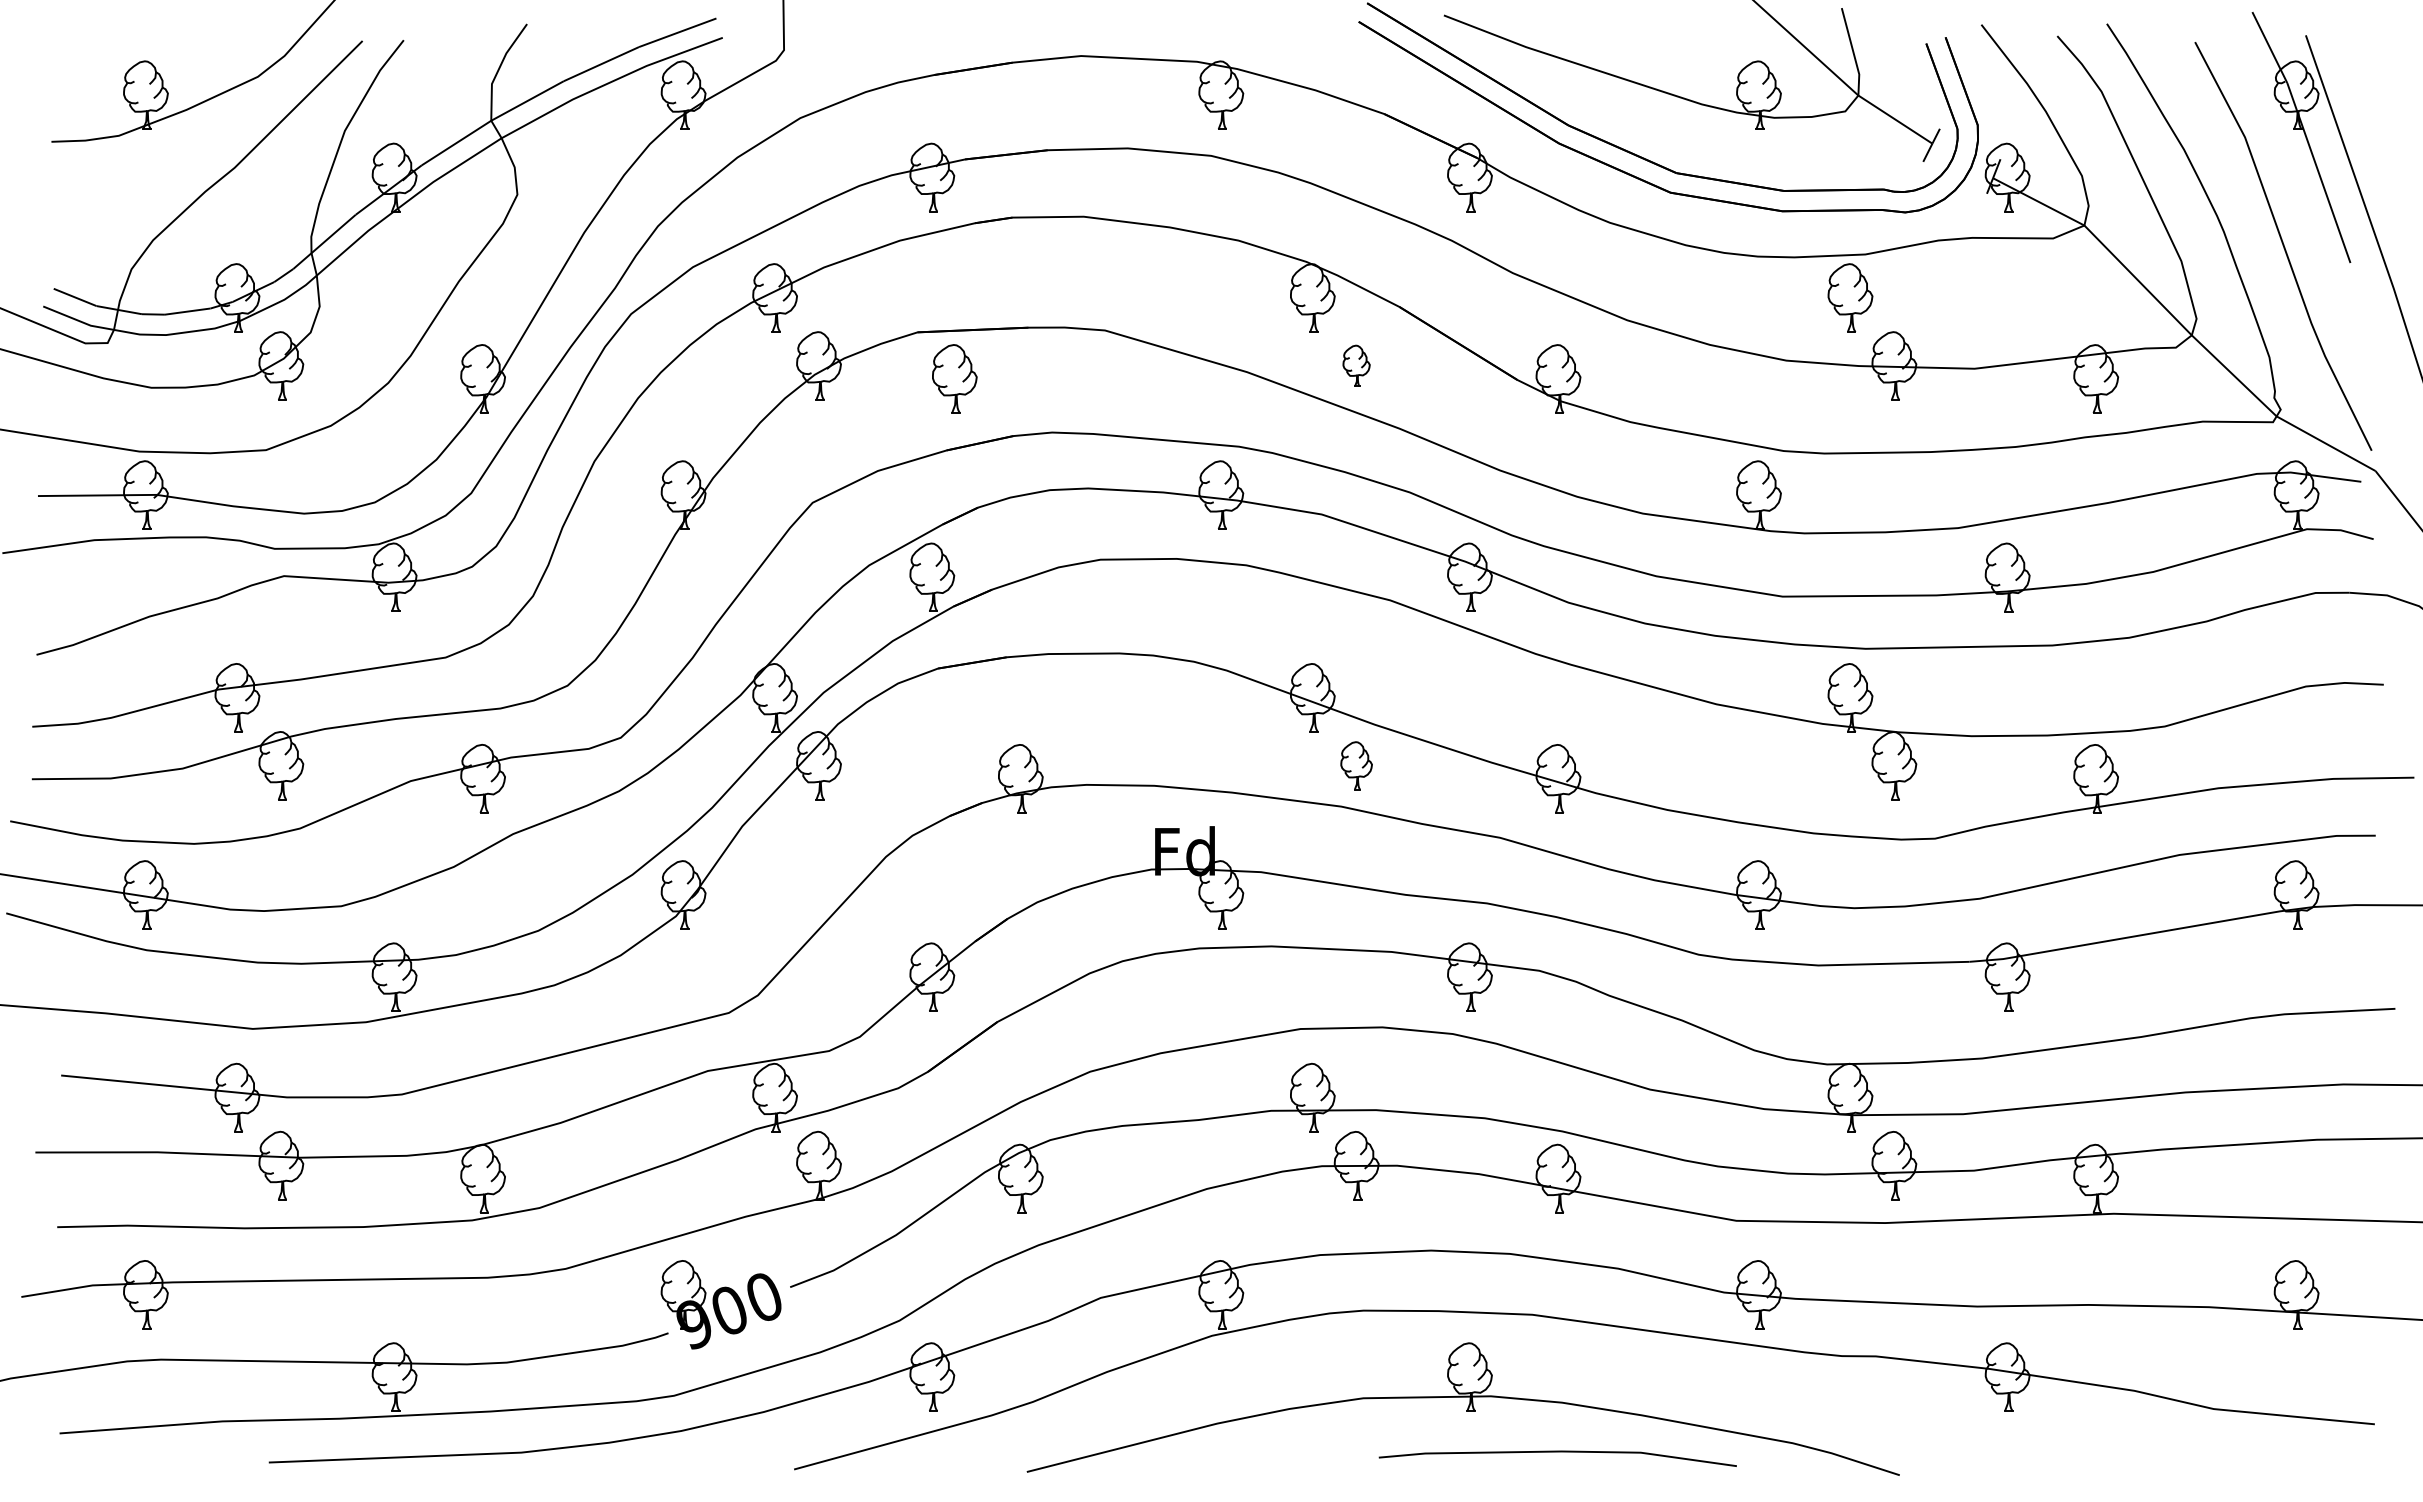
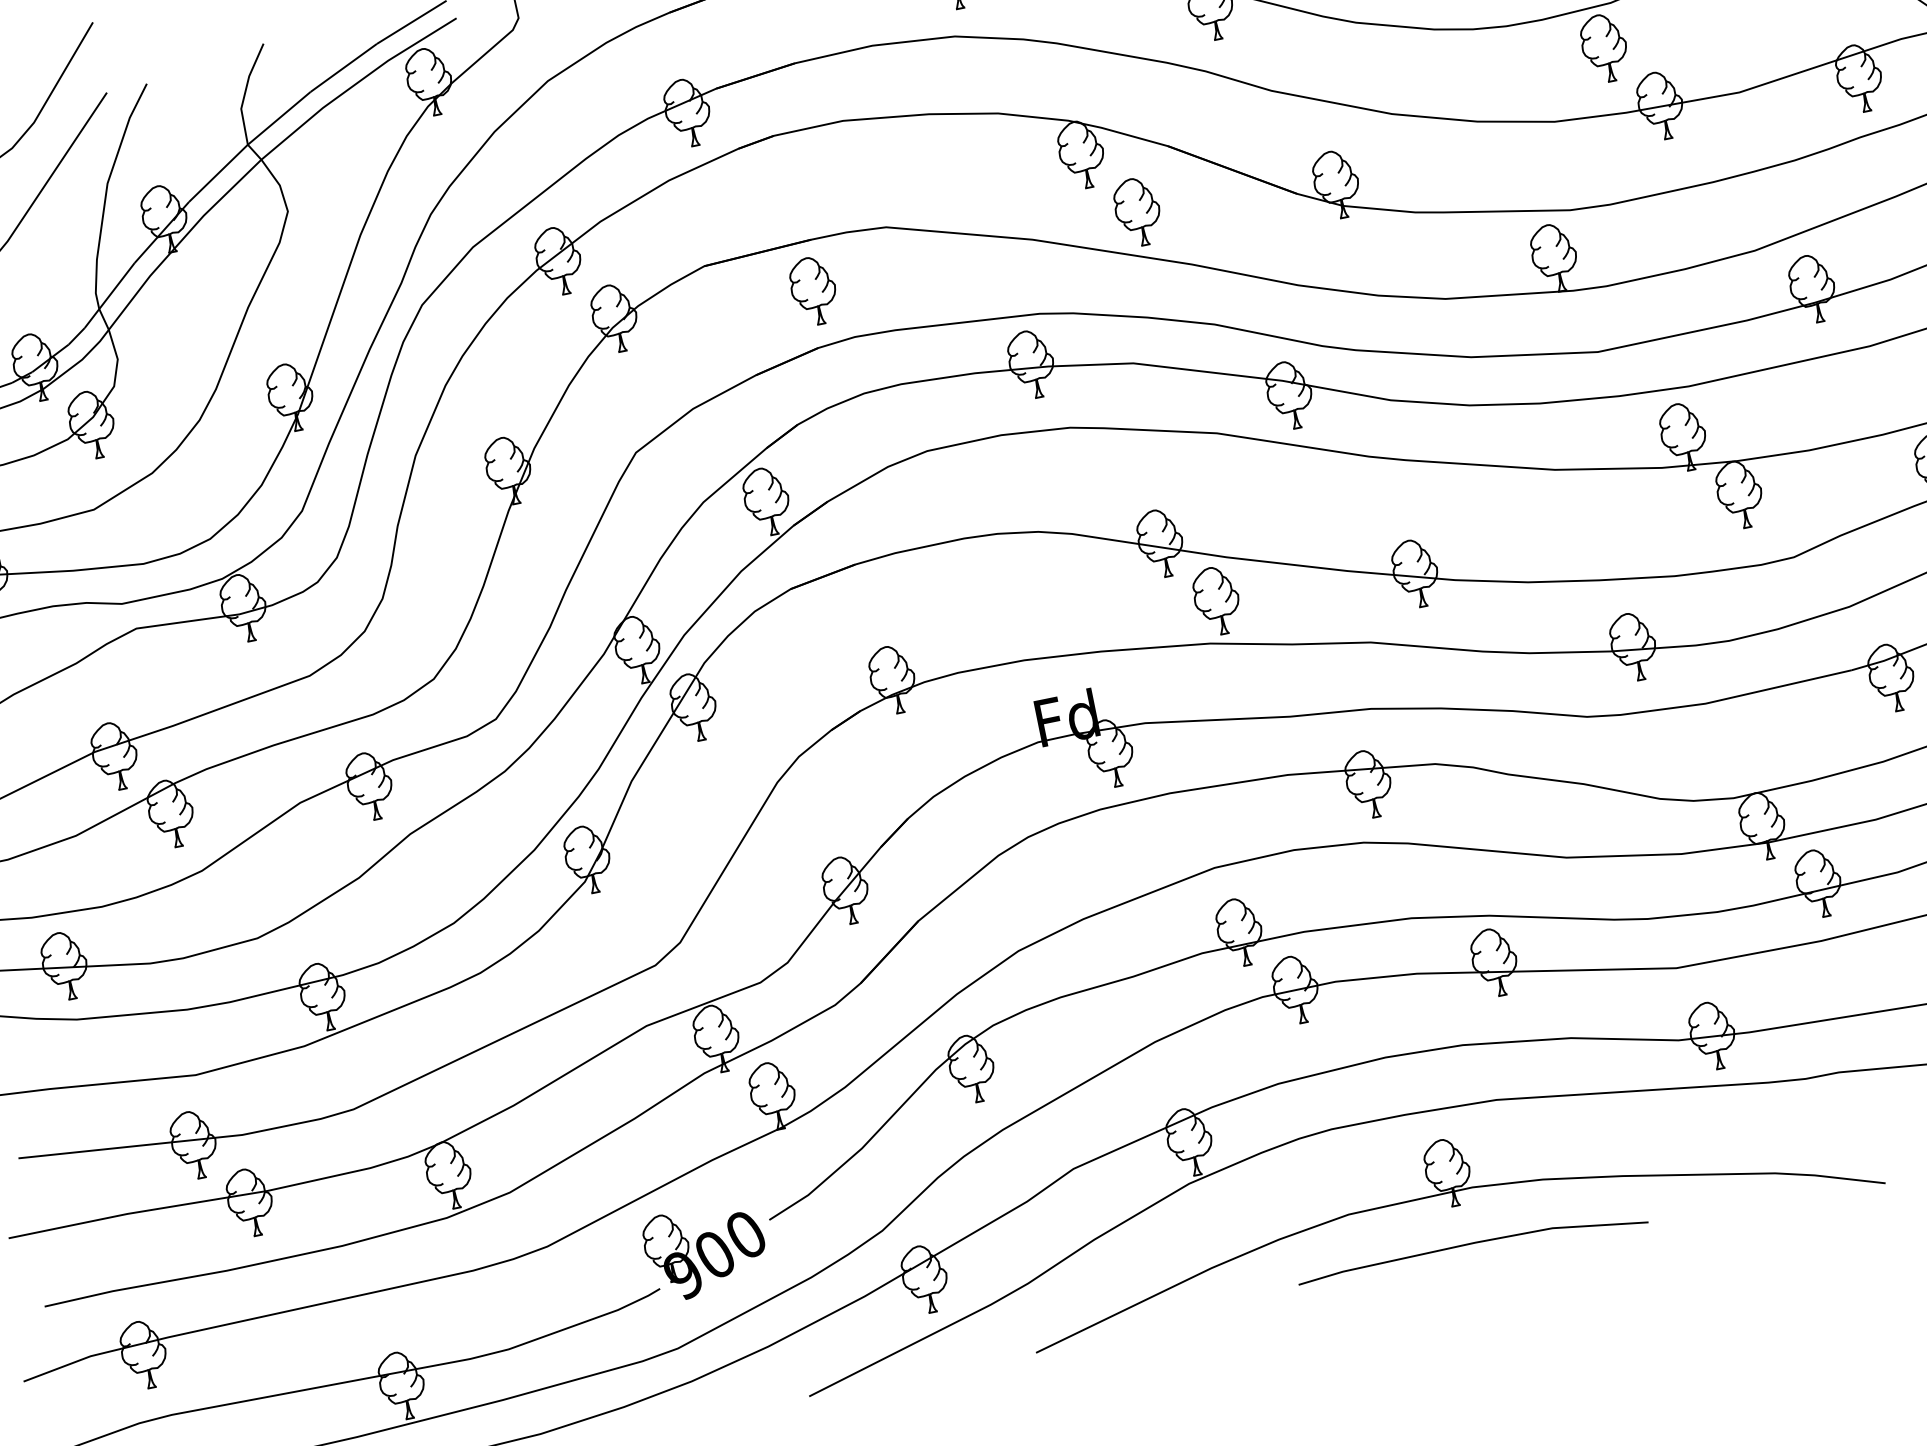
part: (1356, 365) -> (1137, 211), size x1.67
part: (954, 378) -> (813, 290), moved
part: (1356, 765) -> (1216, 600), size x1.43
line: (1557, 1452) -> (1471, 1244), moved

